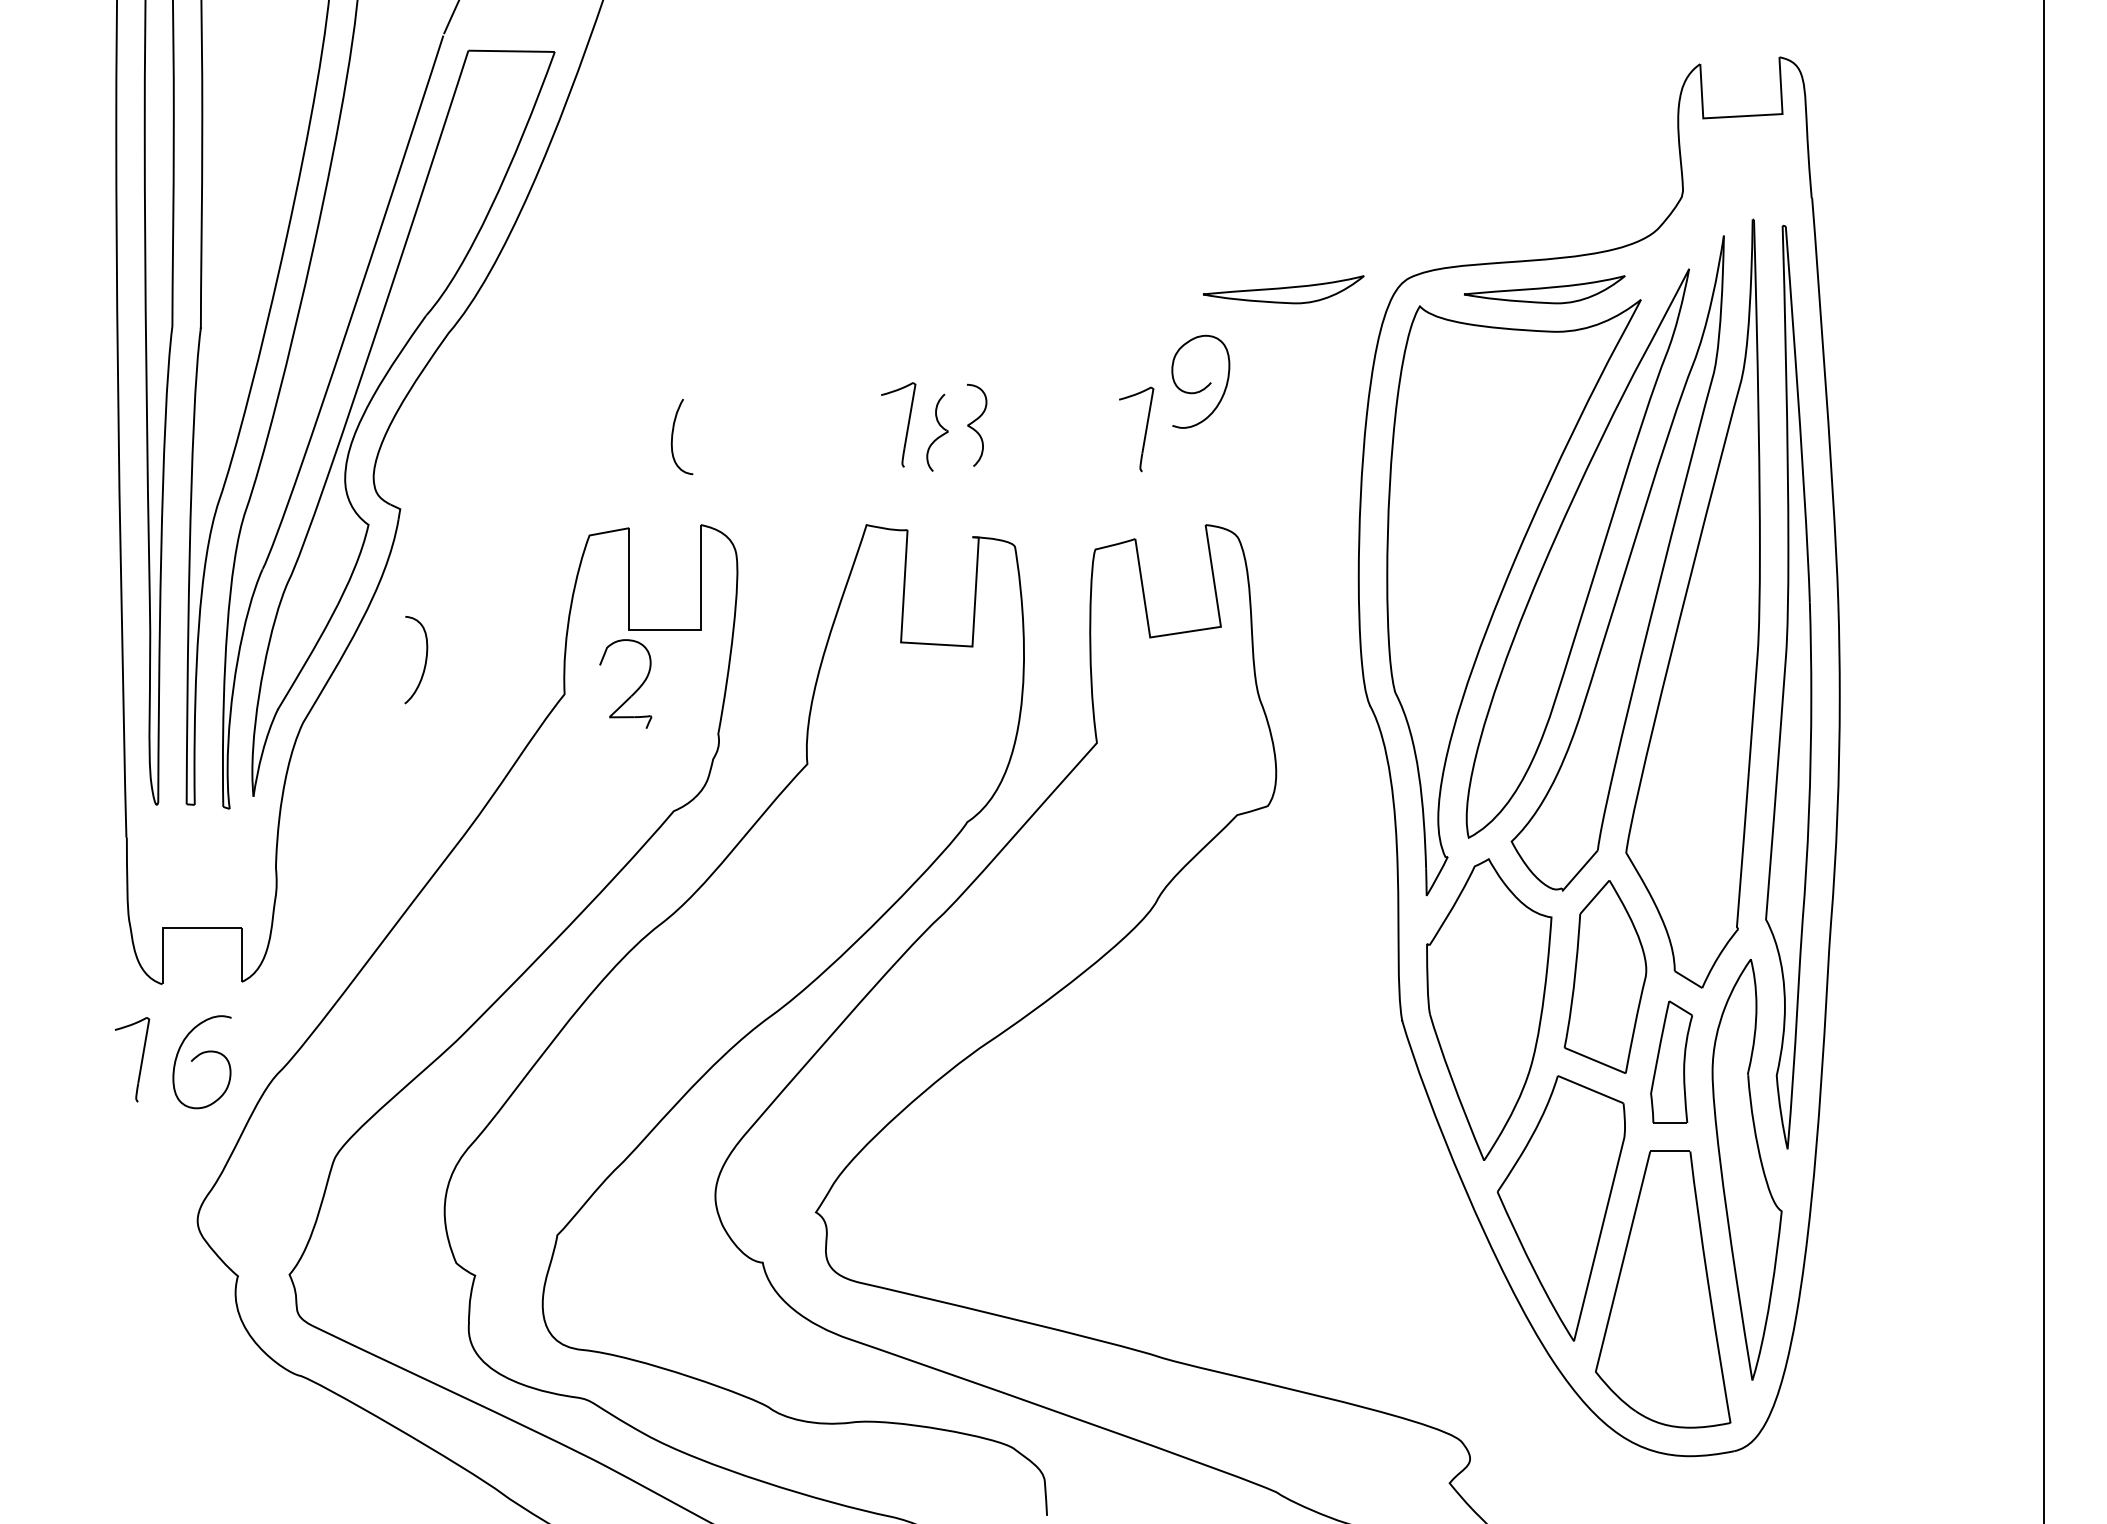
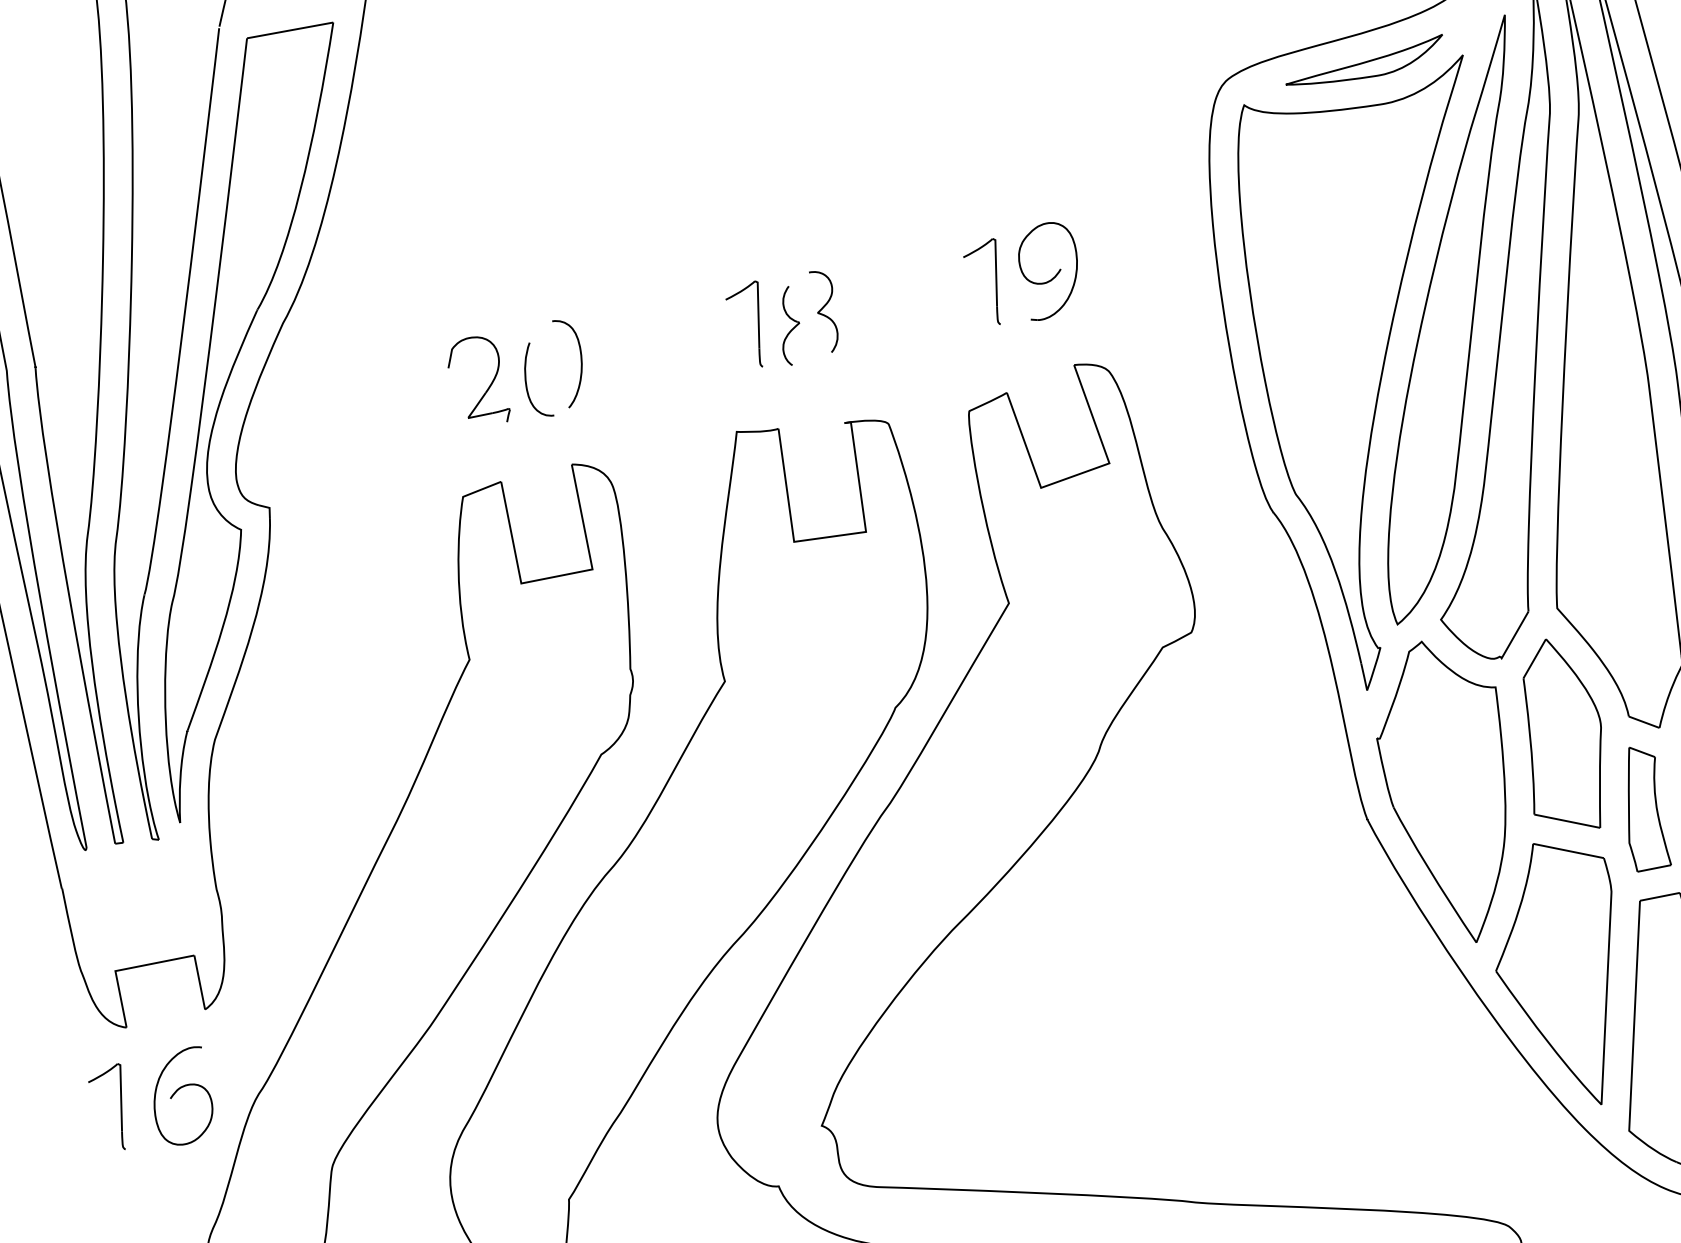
part: (1283, 289) -> (1105, 115), removed
part: (1205, 386) -> (1055, 274), moved
curve: (424, 663) -> (580, 364), moved
part: (634, 691) -> (487, 387), moved

